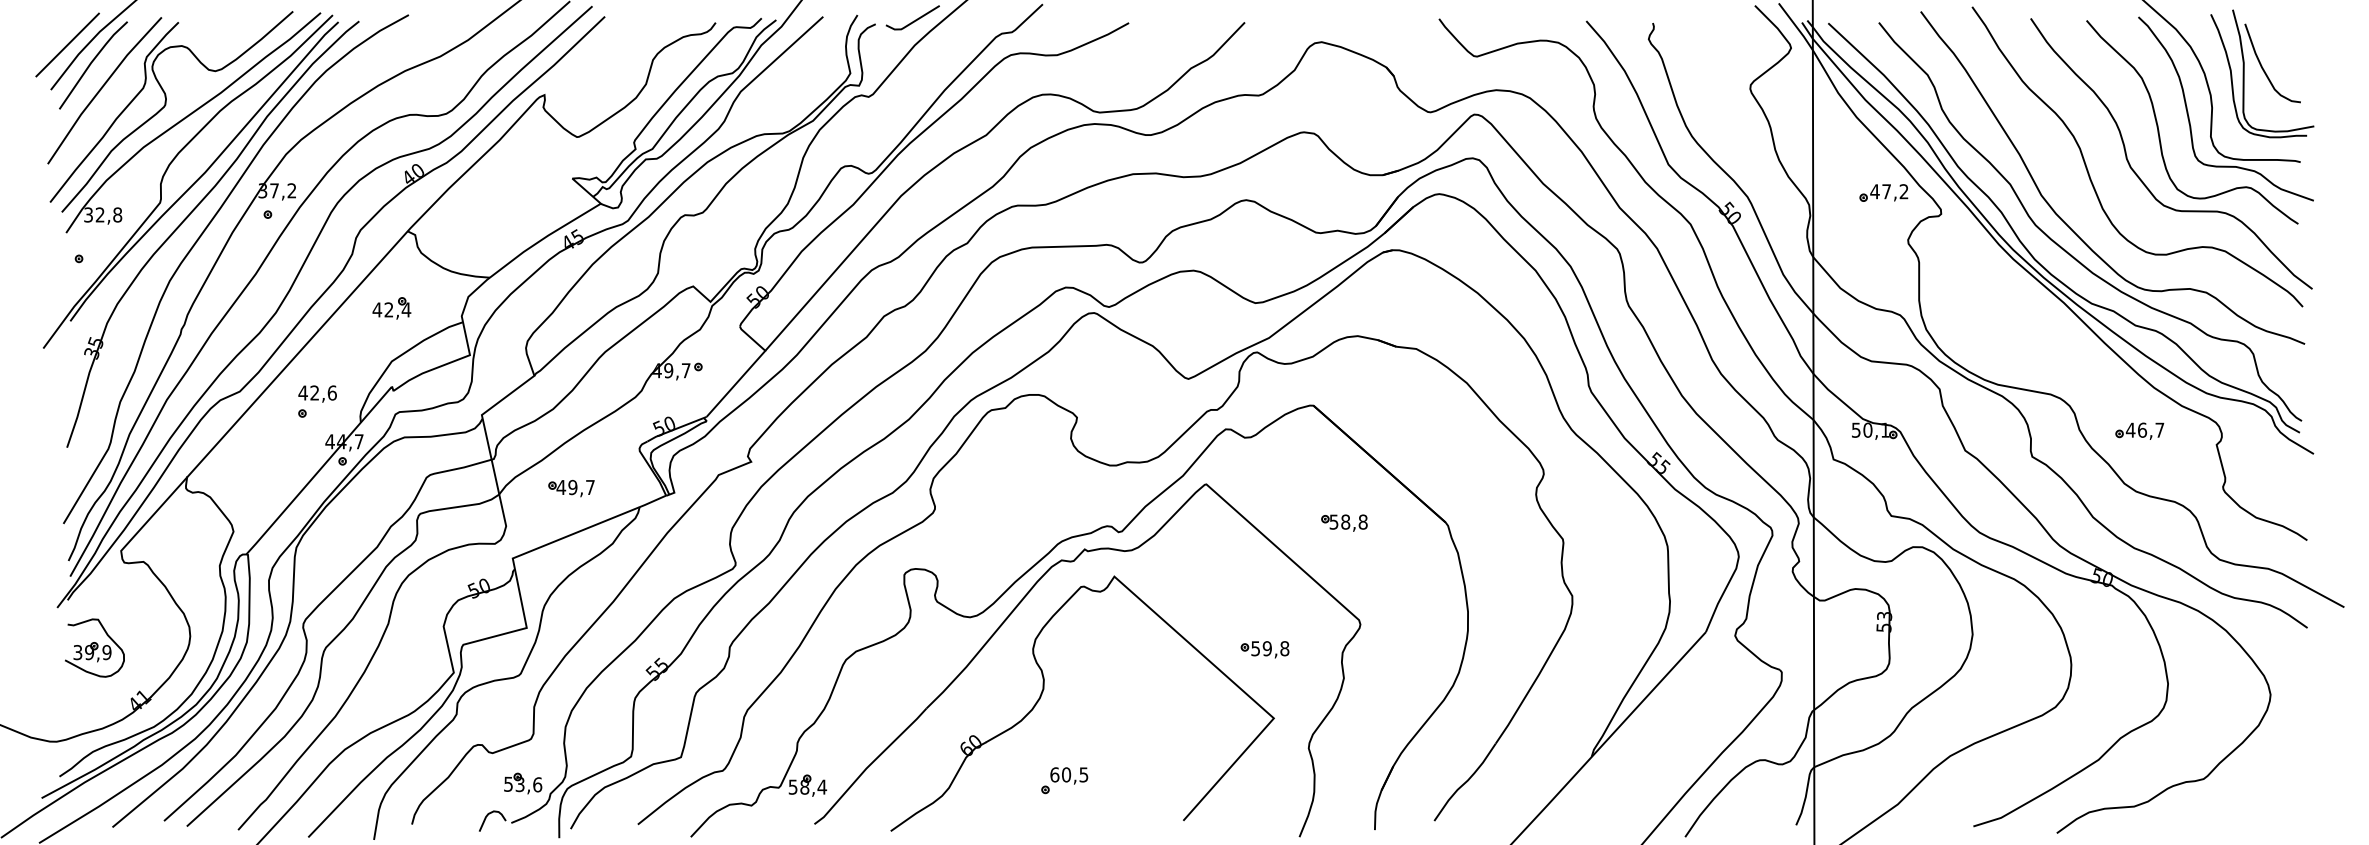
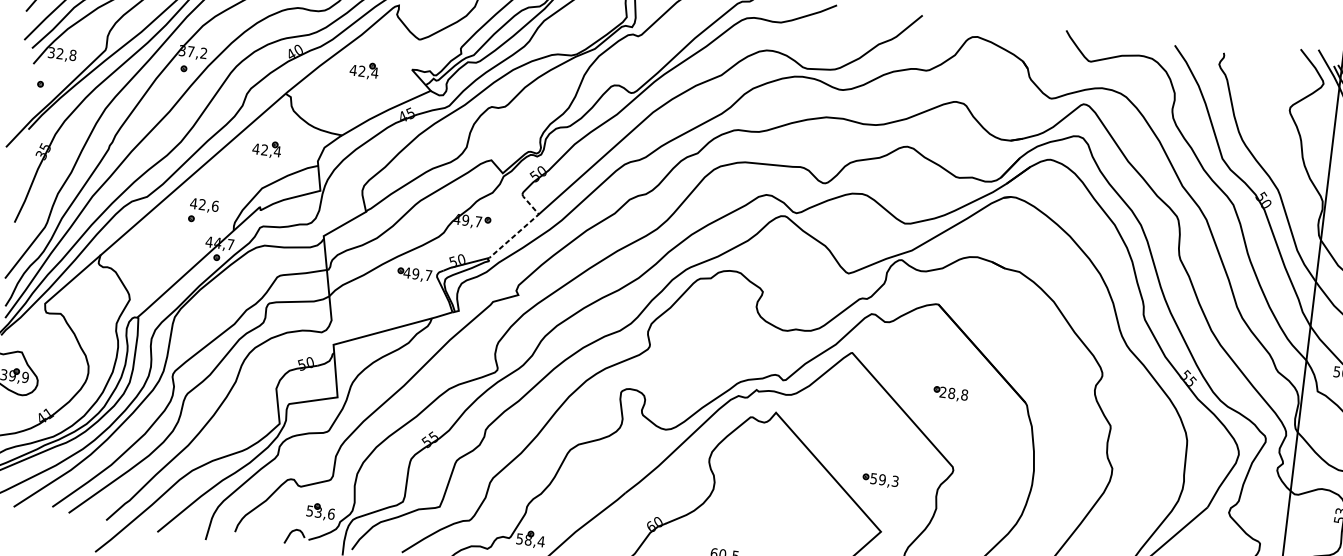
part: (508, 187) -> (364, 70), added
line: (748, 370) -> (524, 227), solid -> dashed
part: (571, 488) -> (414, 274), moved
text: (1333, 521) -> (942, 391), 58,8 -> 28,8
text: (1284, 648) -> (895, 481), 59,8 -> 59,3

